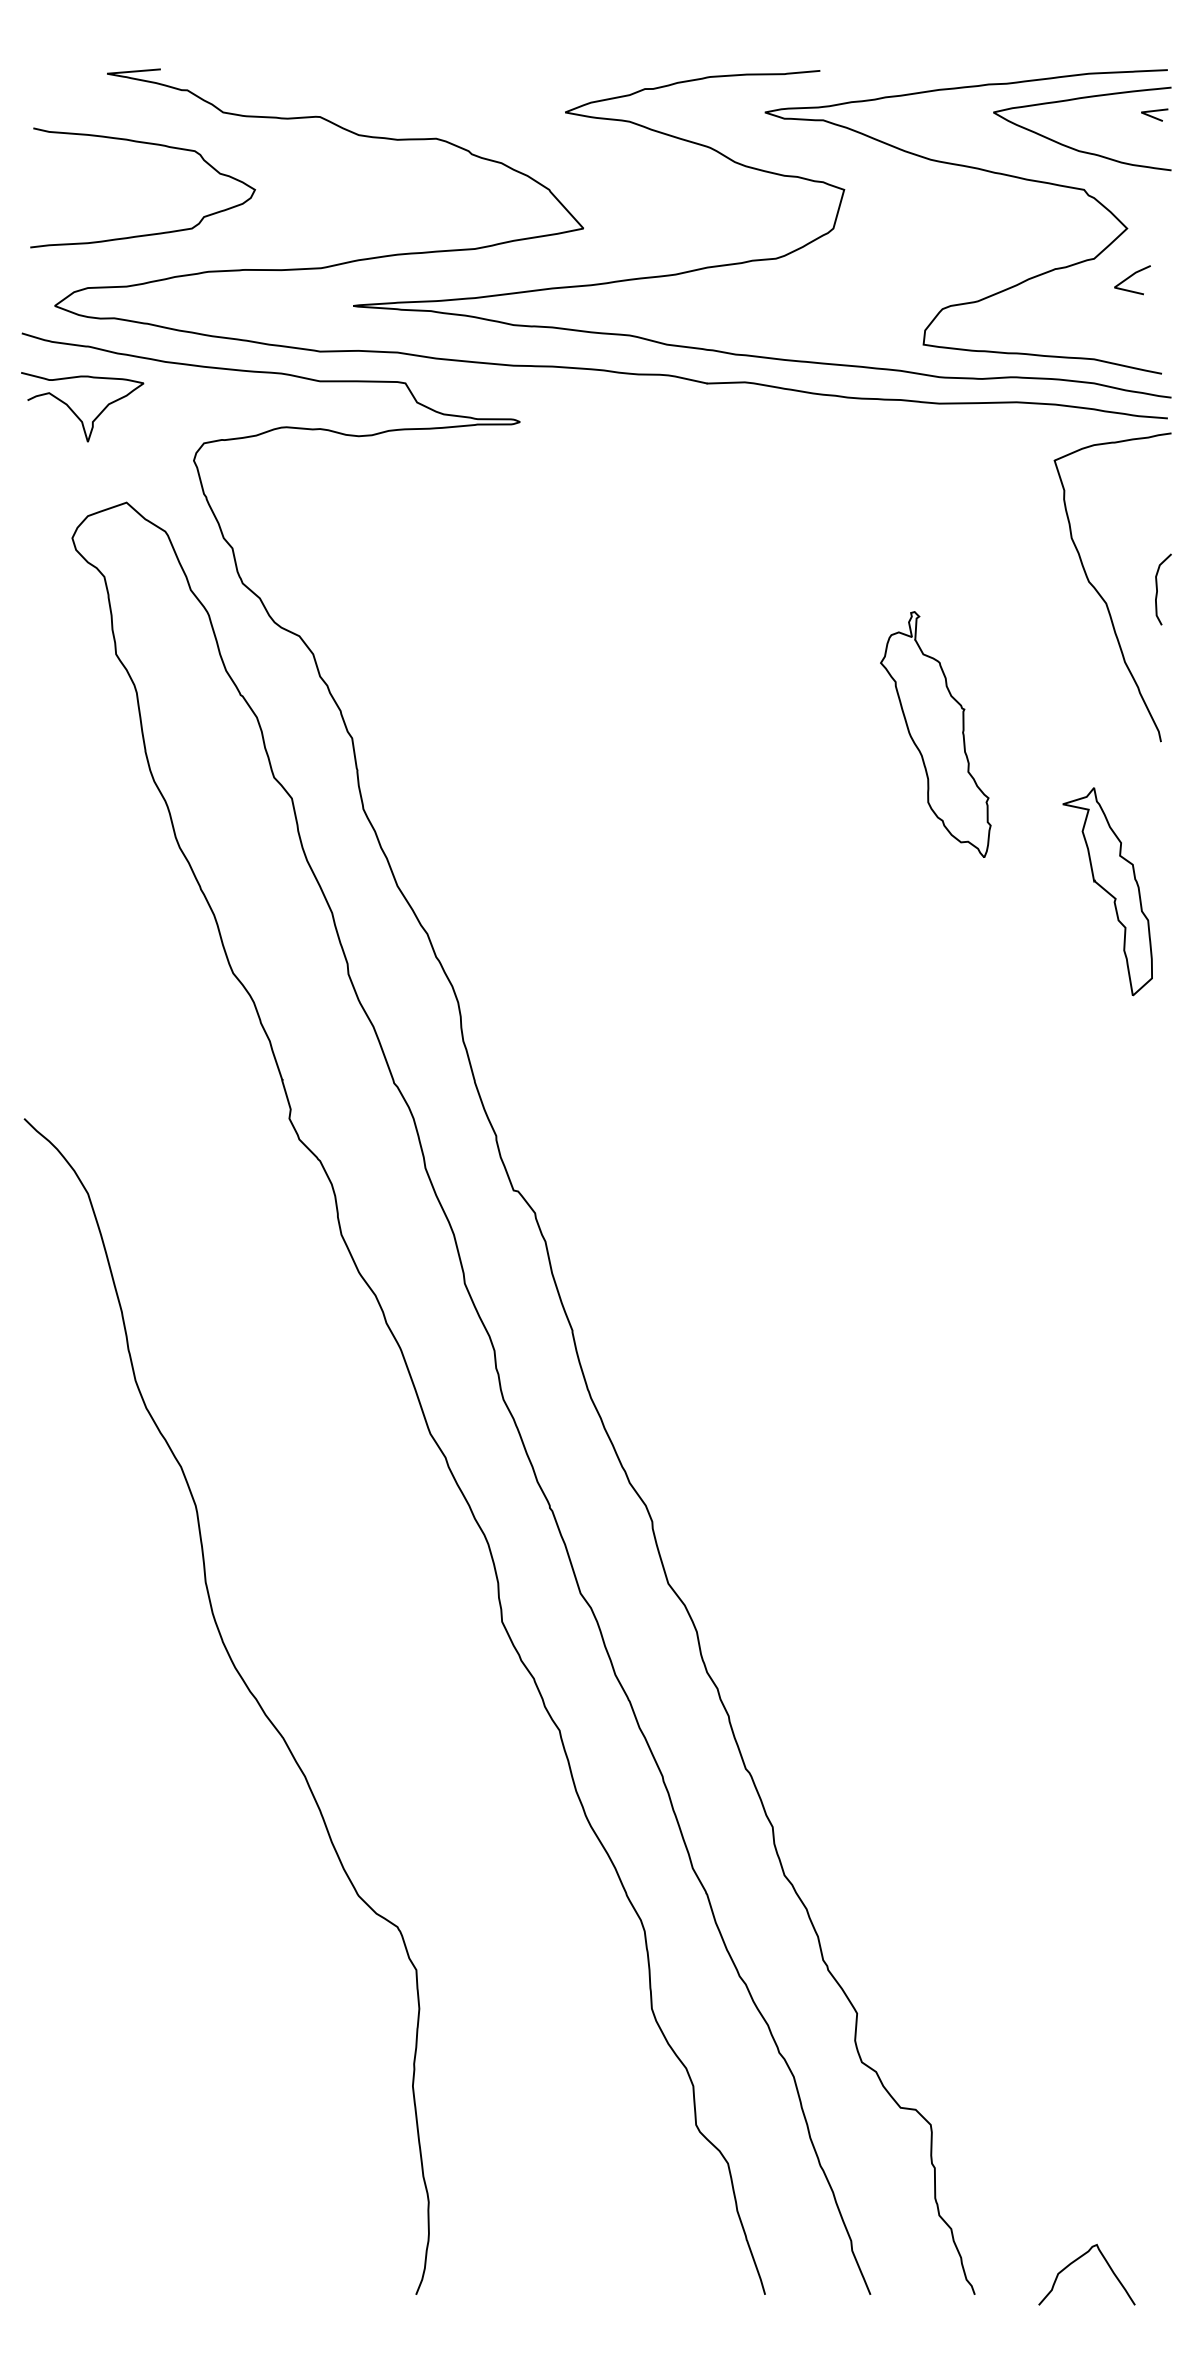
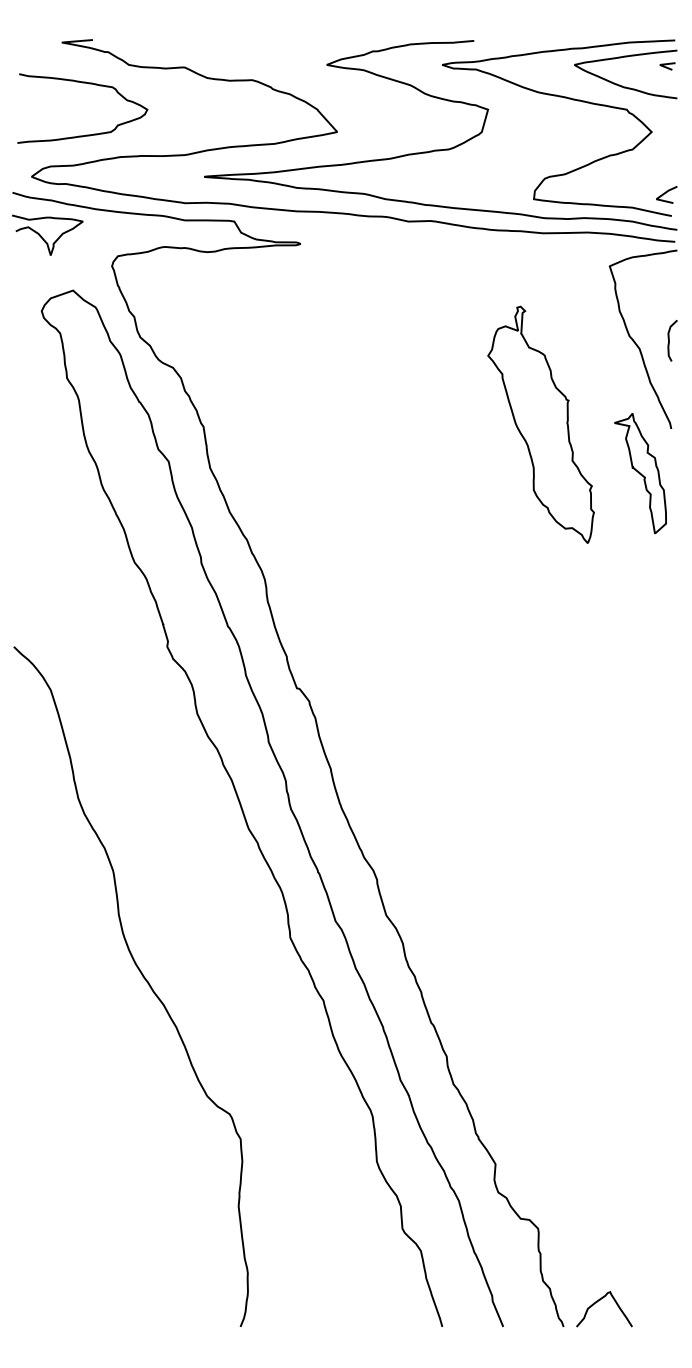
line: (1131, 277) -> (666, 193), moved
part: (934, 734) -> (540, 424), size x1.67
part: (1107, 891) -> (640, 473), moved
curve: (1078, 2261) -> (599, 1301), moved

